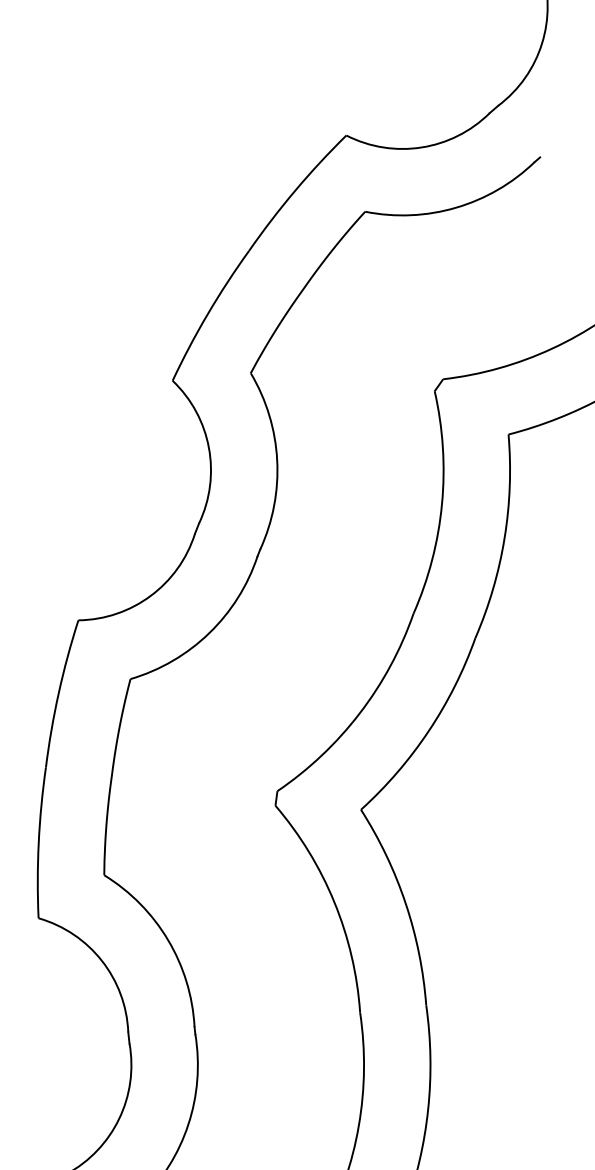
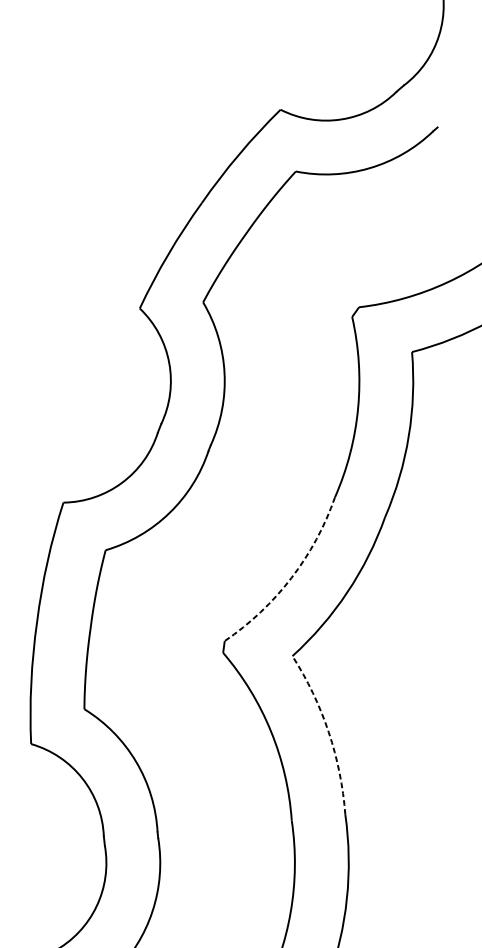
arc: (359, 713) -> (291, 578), solid -> dashed
arc: (405, 903) -> (328, 732), solid -> dashed

